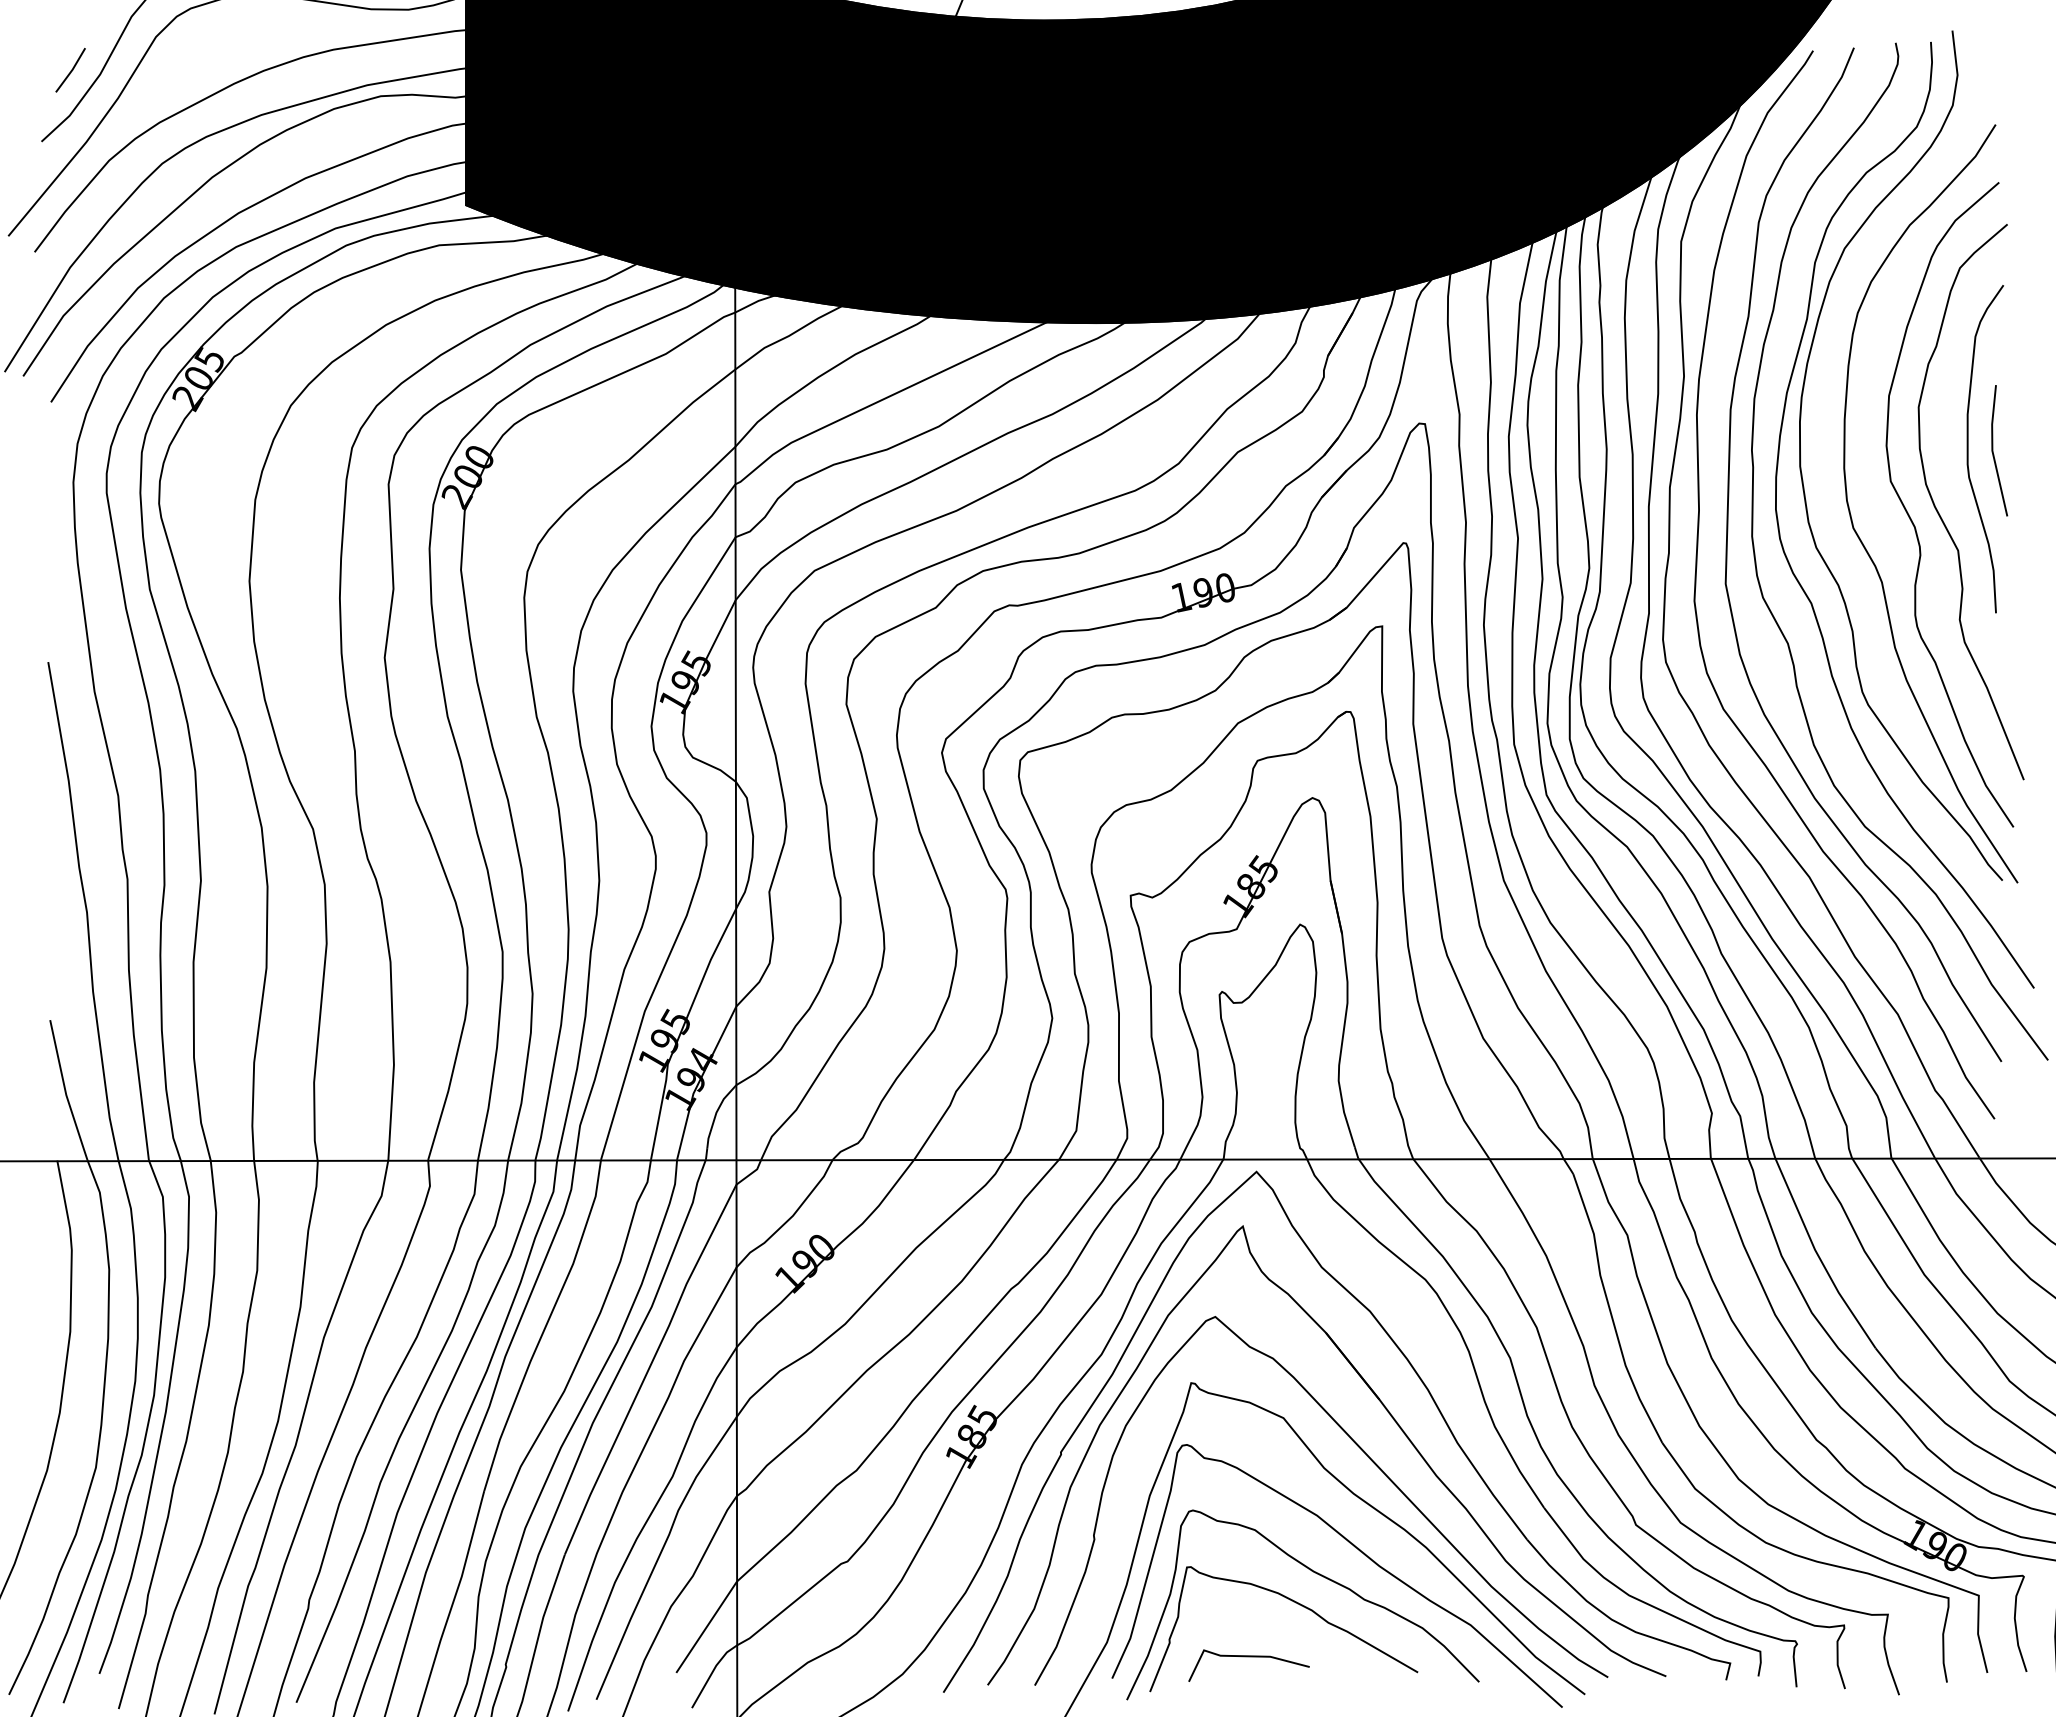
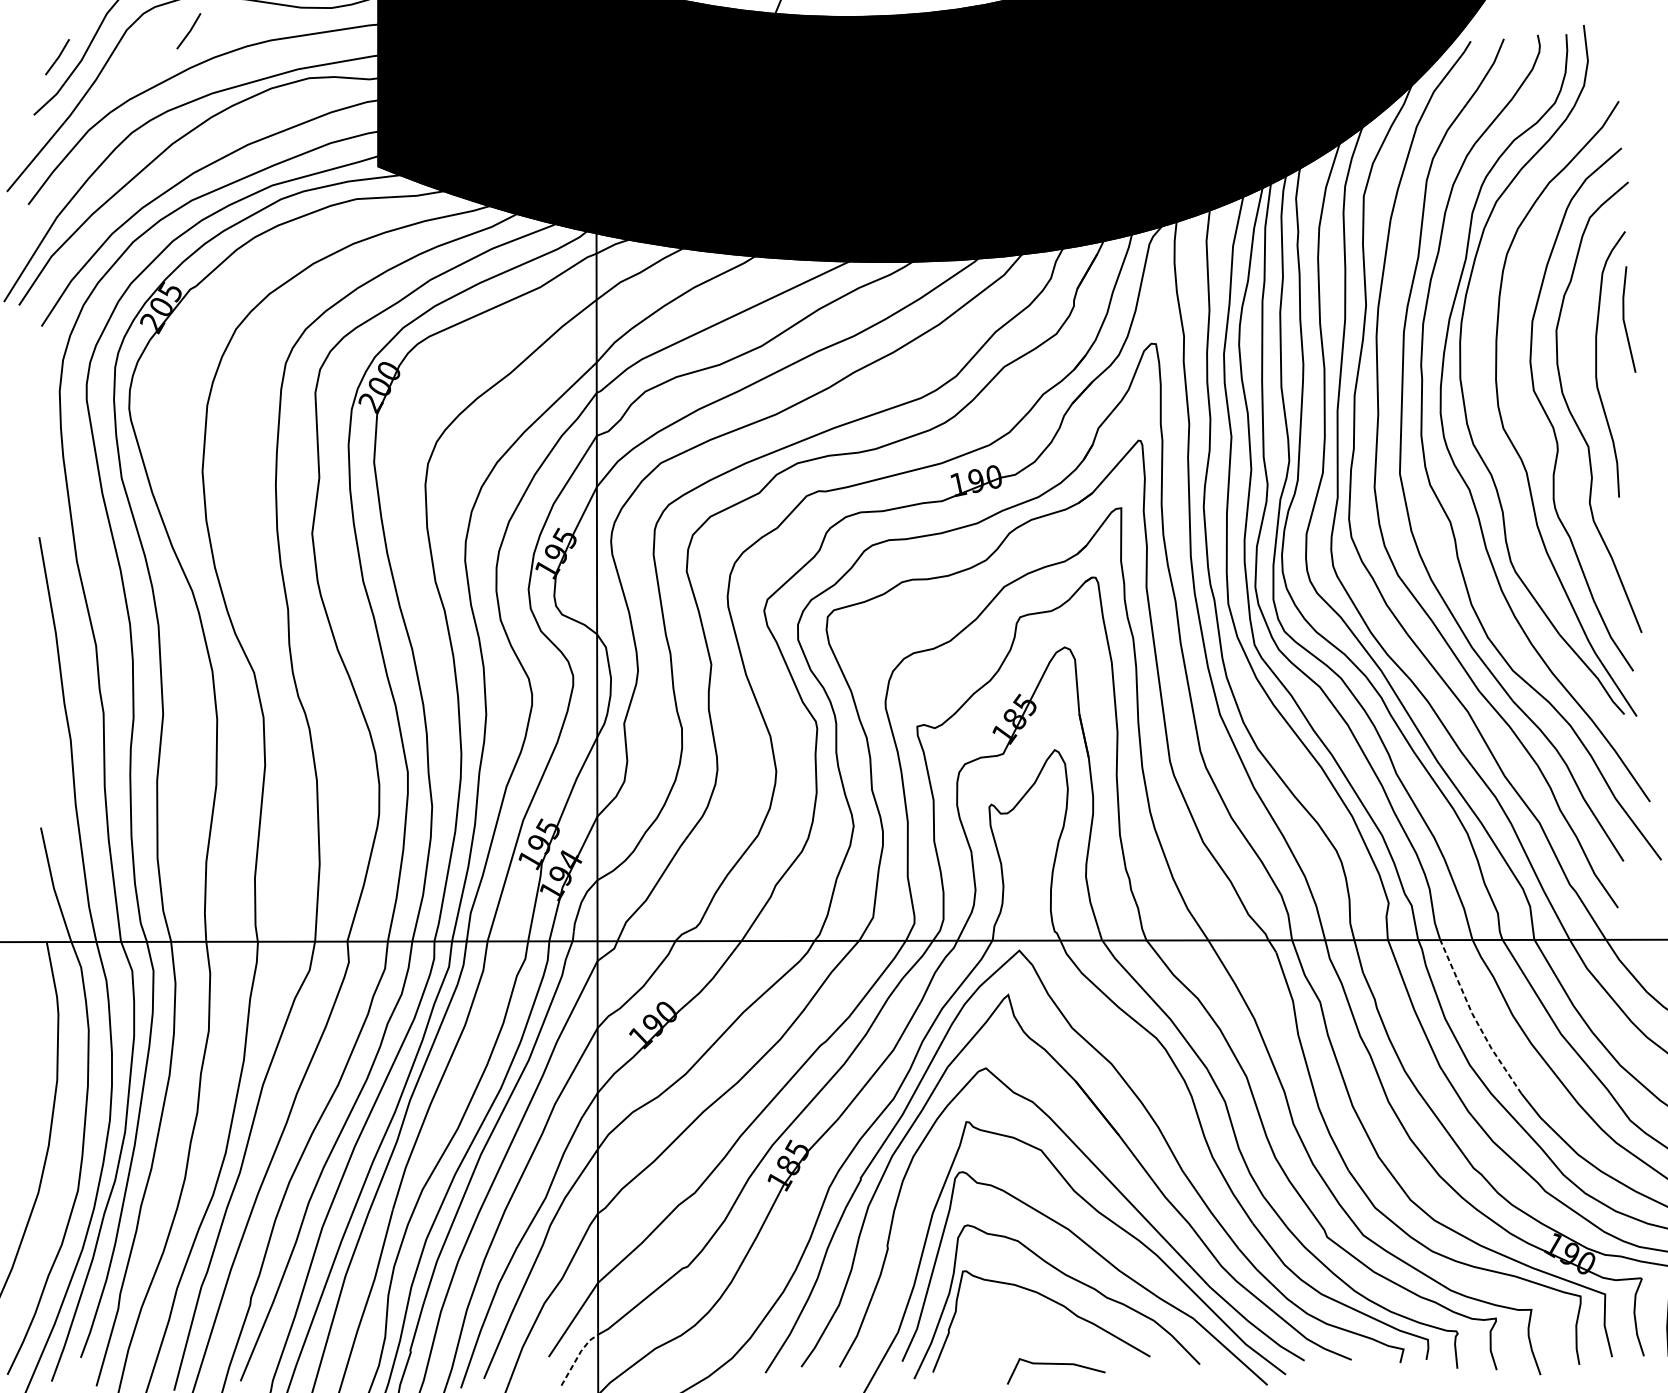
line: (232, 38) -> (188, 31), added
line: (1993, 450) -> (1624, 319), moved
line: (1818, 1256) -> (1475, 1019), solid -> dashed
line: (1248, 1657) -> (1055, 1364), moved
line: (711, 1673) -> (577, 1357), solid -> dashed

